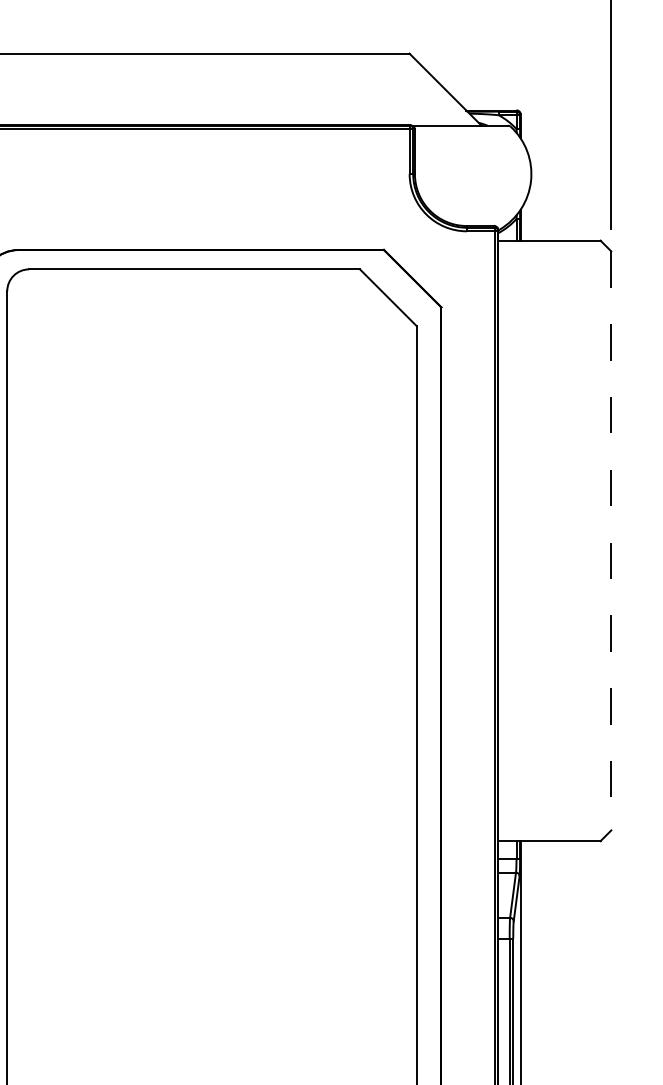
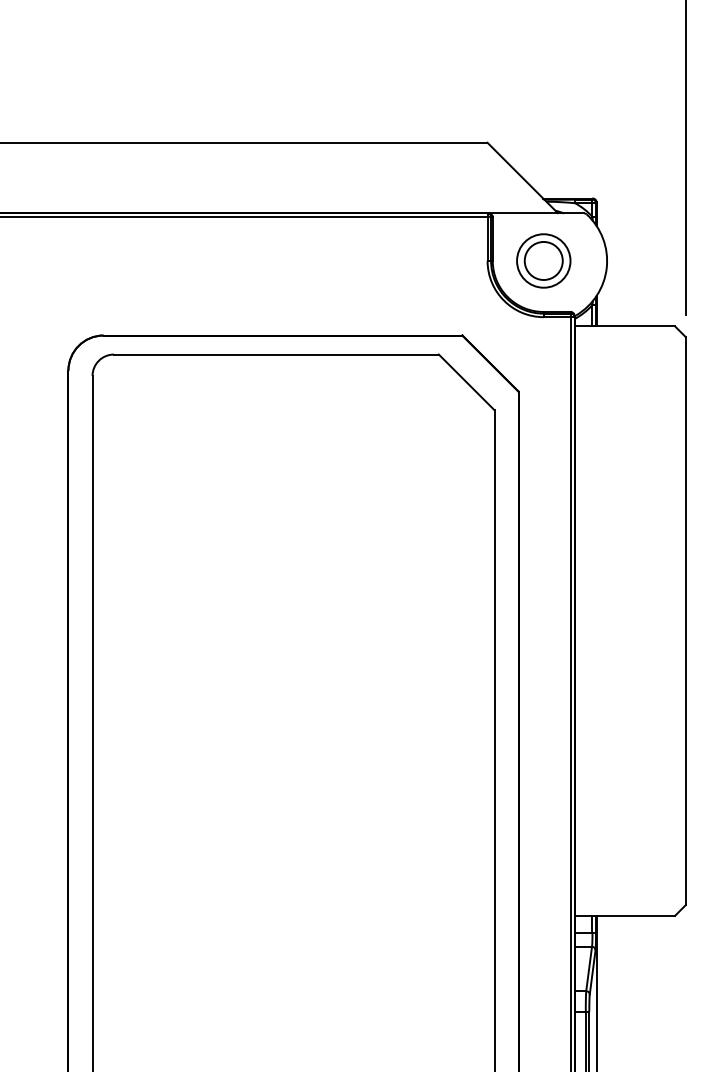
part: (466, 173) -> (543, 260), added
line: (611, 541) -> (685, 621), dashed -> solid

